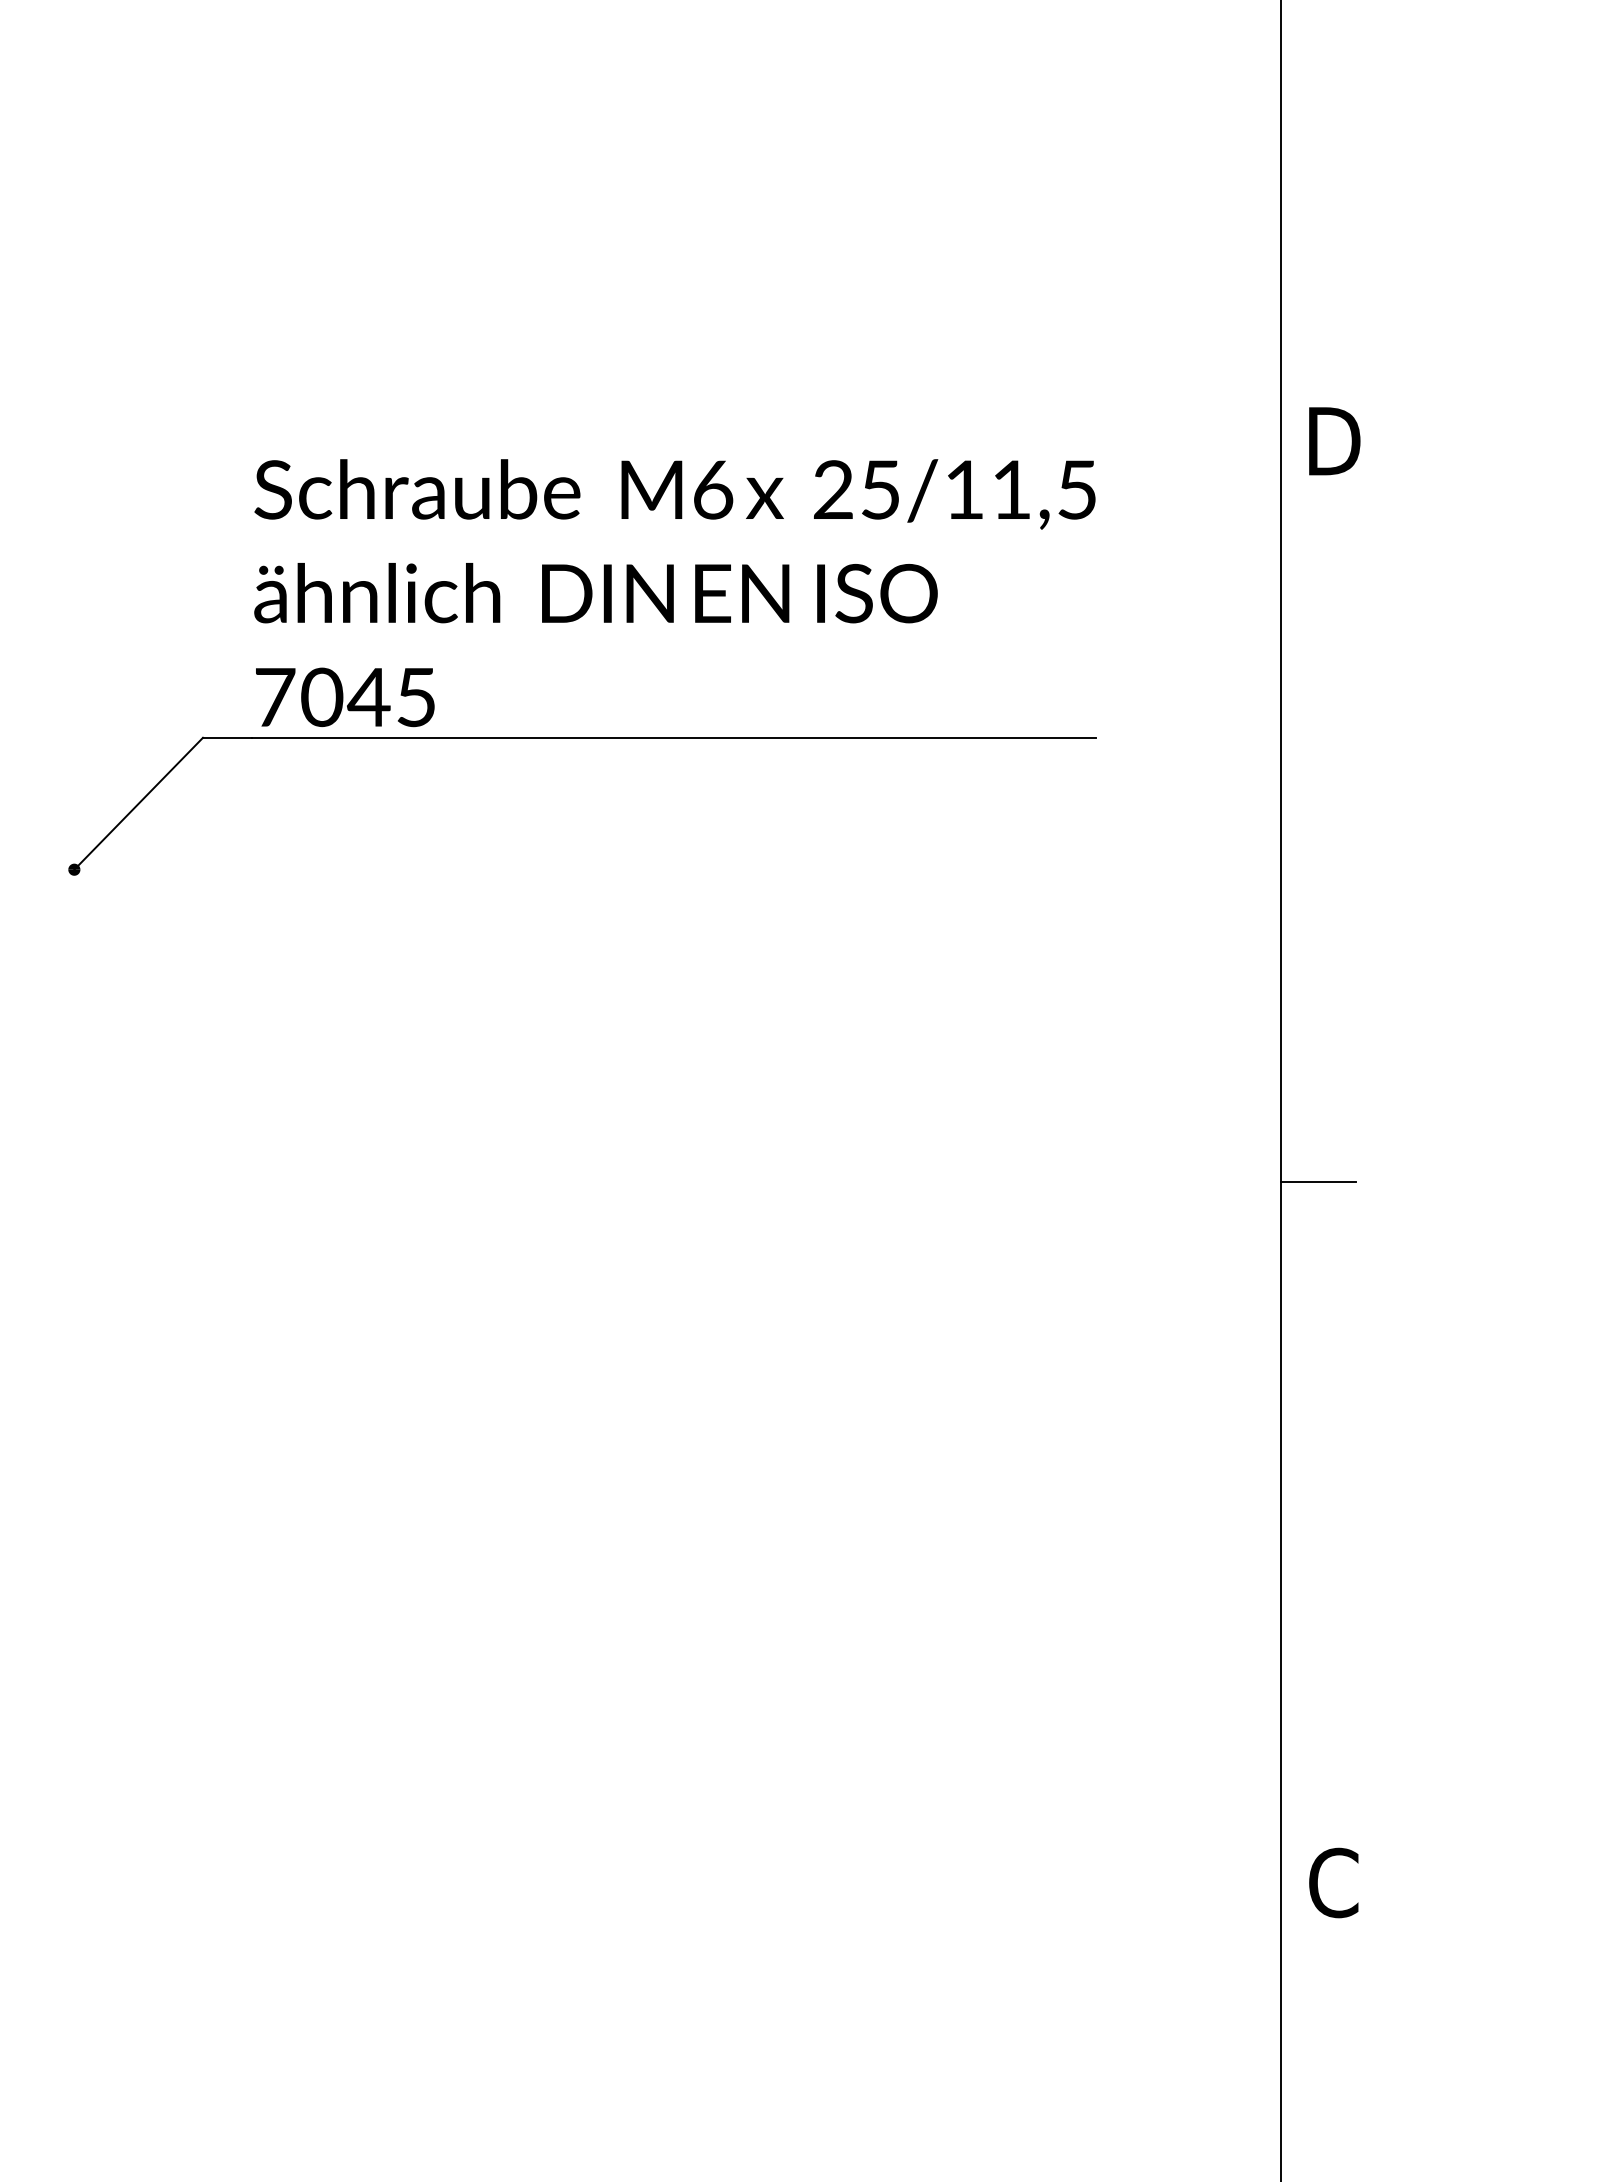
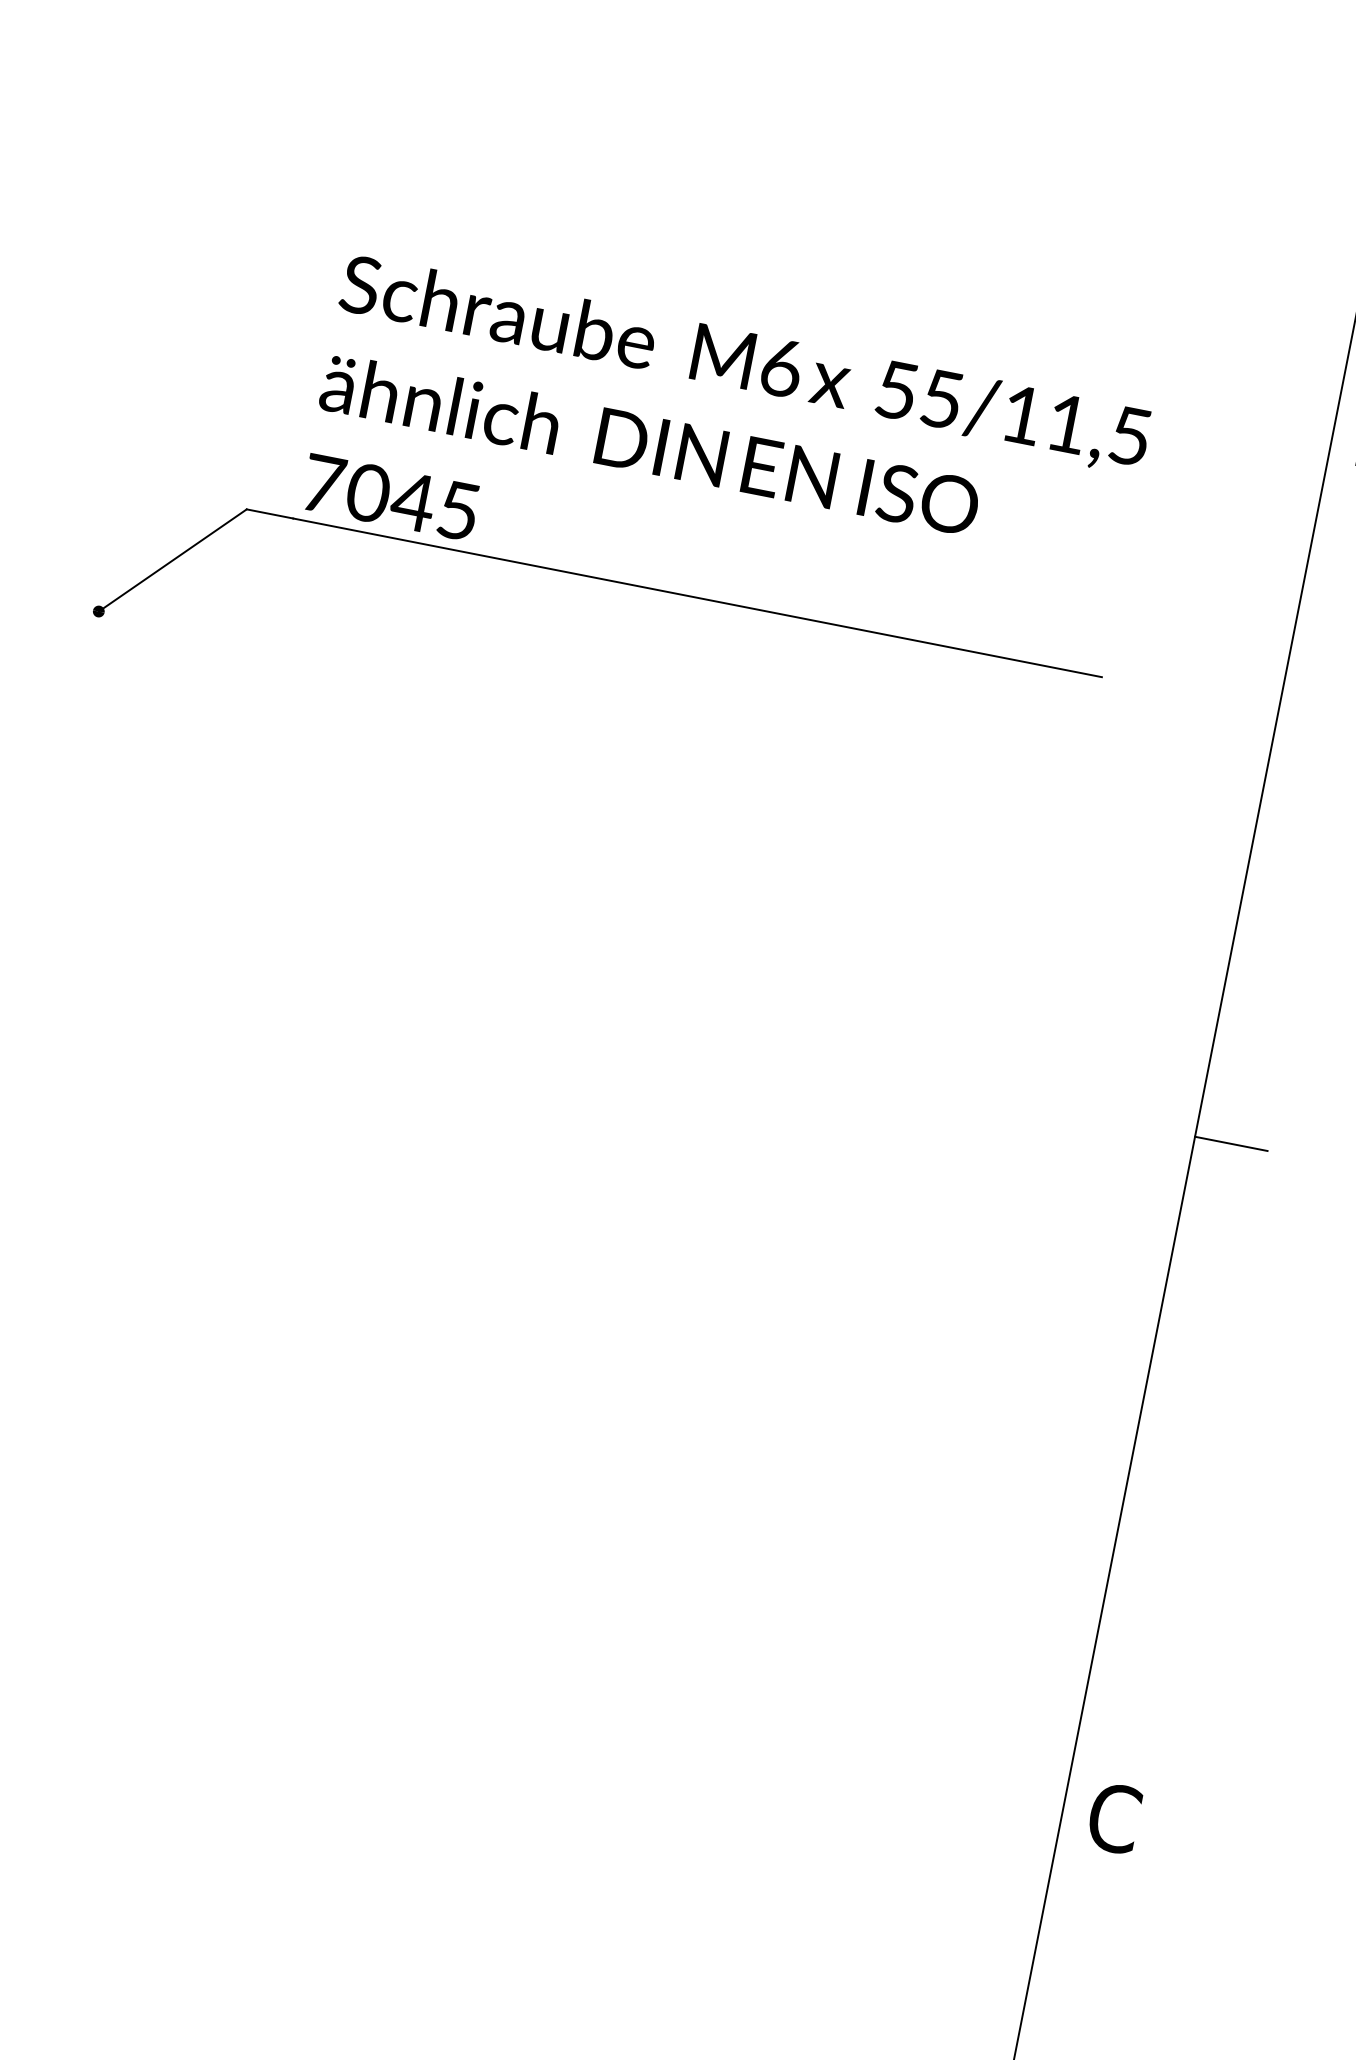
text: (833, 489) -> (897, 390), 25/11,5 -> 55/11,5

